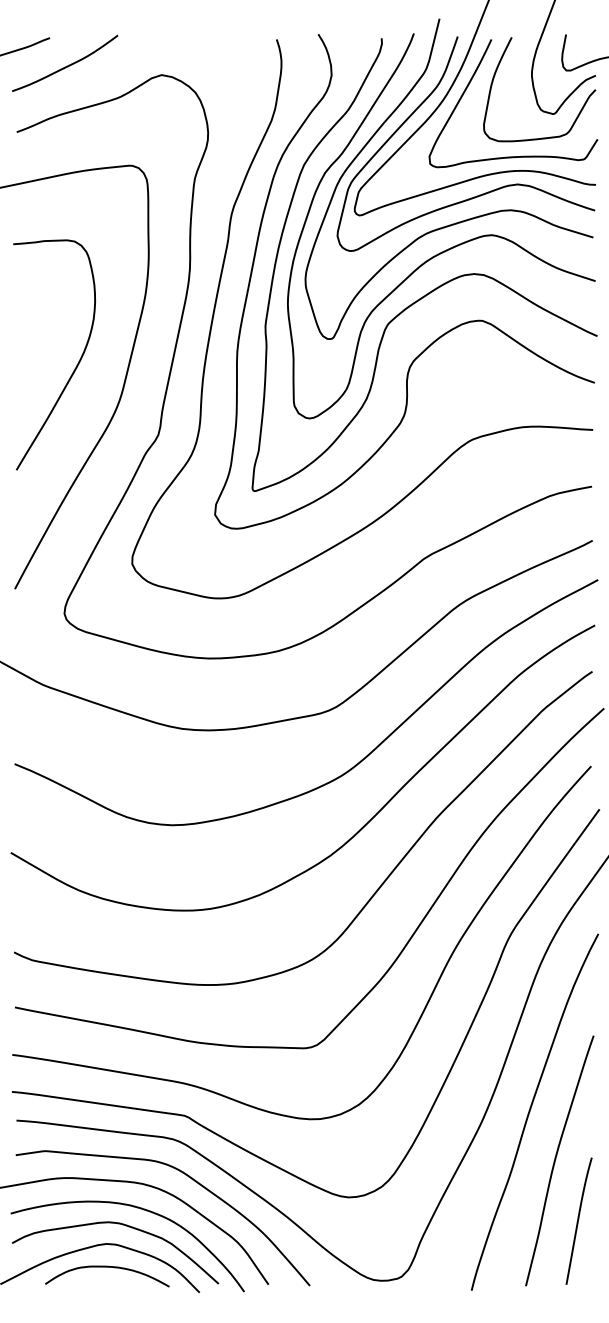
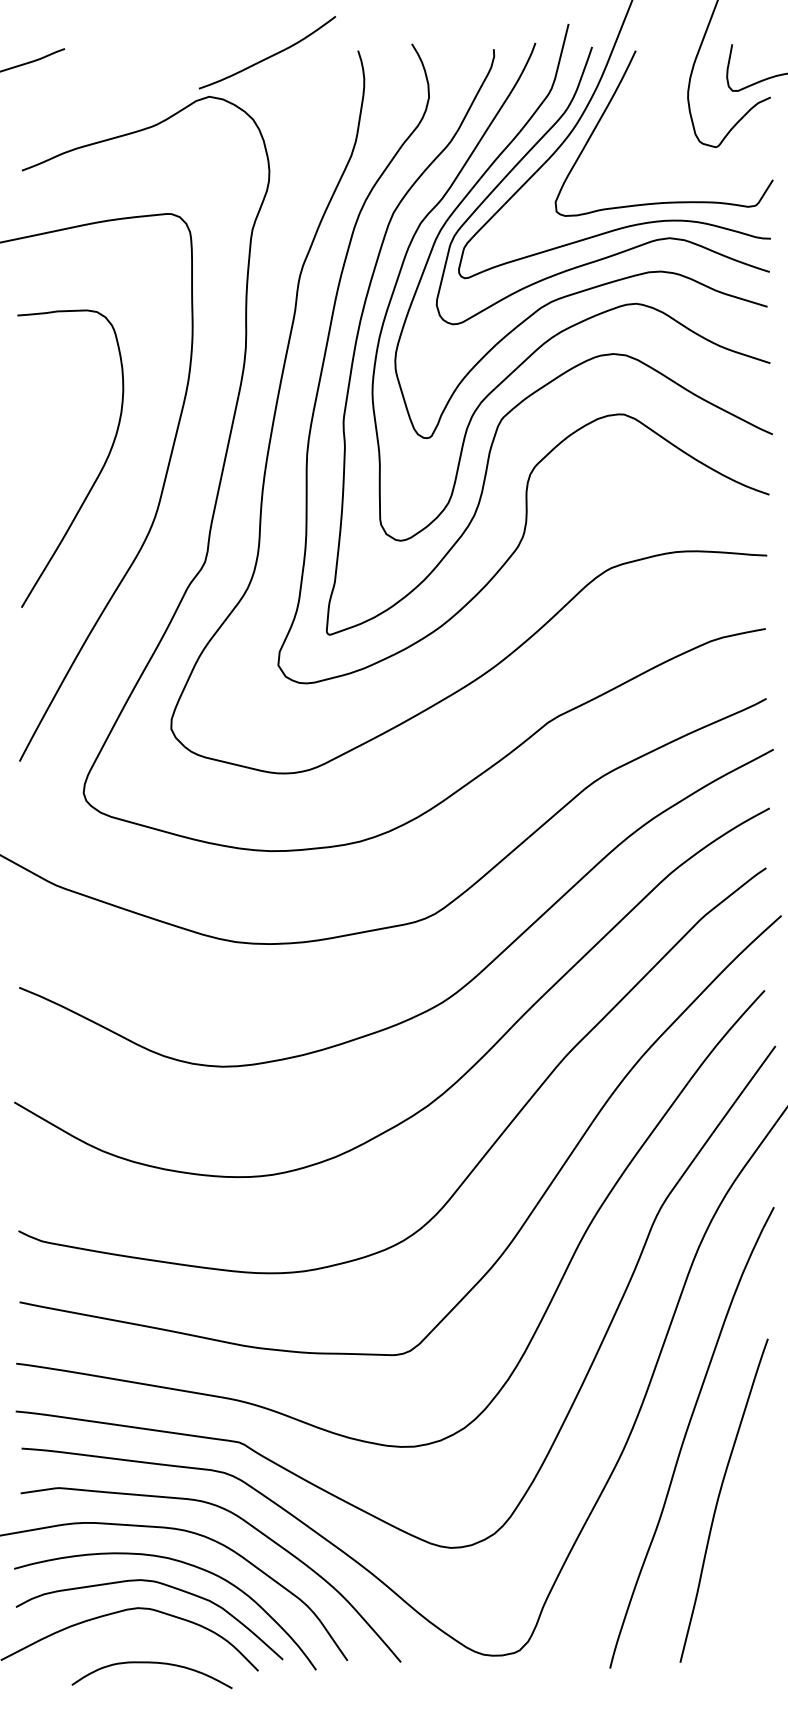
curve: (65, 66) -> (268, 56), moved
curve: (579, 111) -> (749, 144), removed
curve: (578, 1221) -> (748, 1578), removed
curve: (106, 1267) -> (151, 1663), moved

